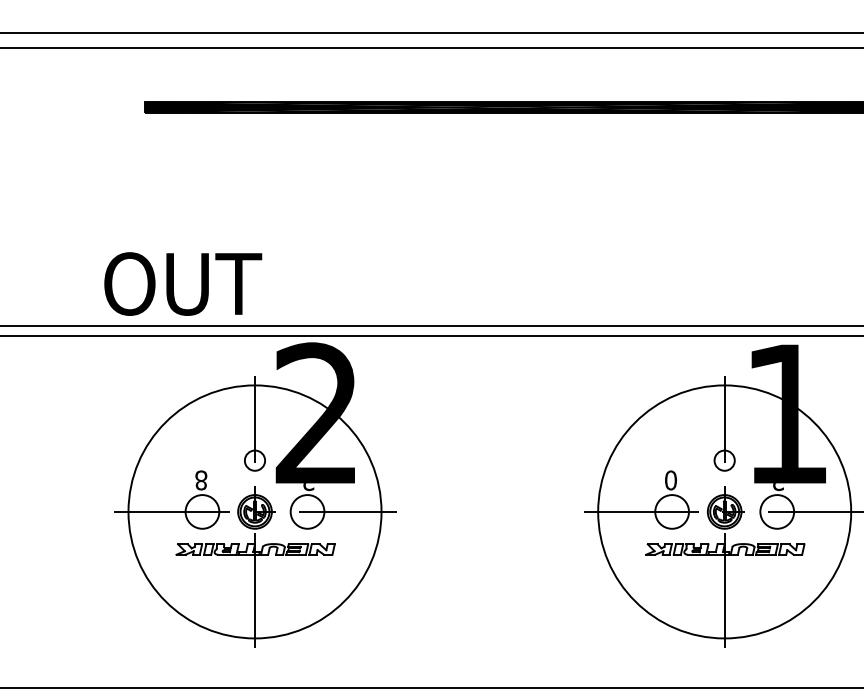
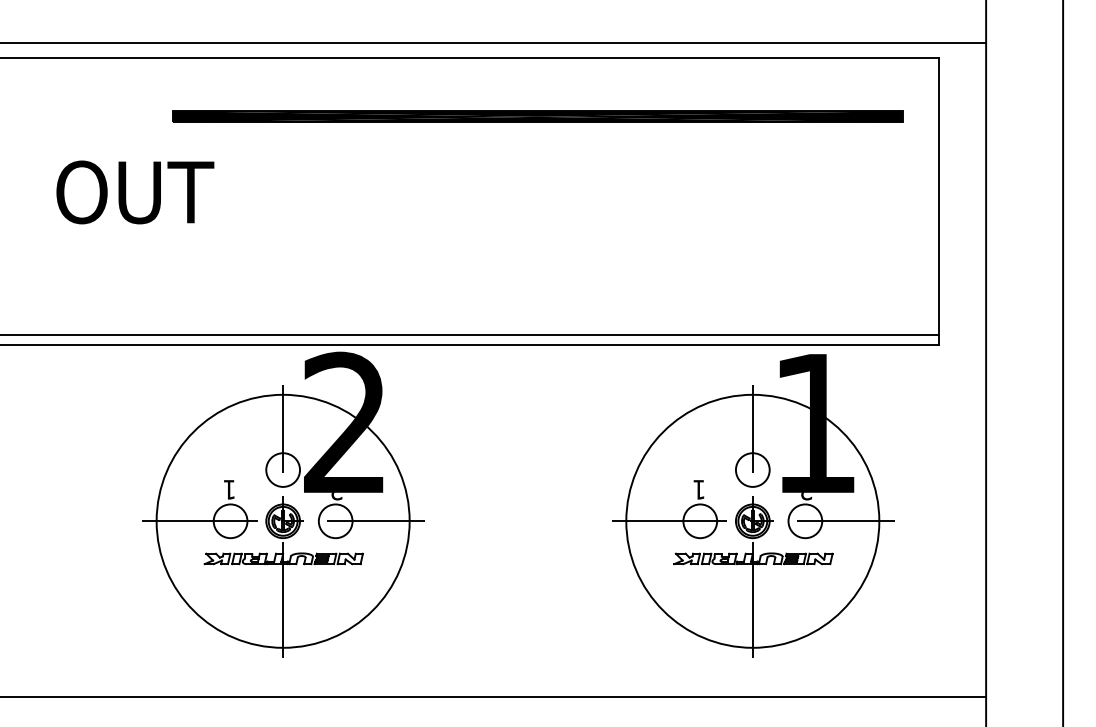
text: (183, 284) -> (135, 192), moved
circle: (255, 460) -> (283, 469), size x1.67
circle: (724, 460) -> (752, 469), size x1.67
text: (201, 480) -> (229, 489), 8 -> 1
text: (671, 480) -> (699, 489), 0 -> 1

